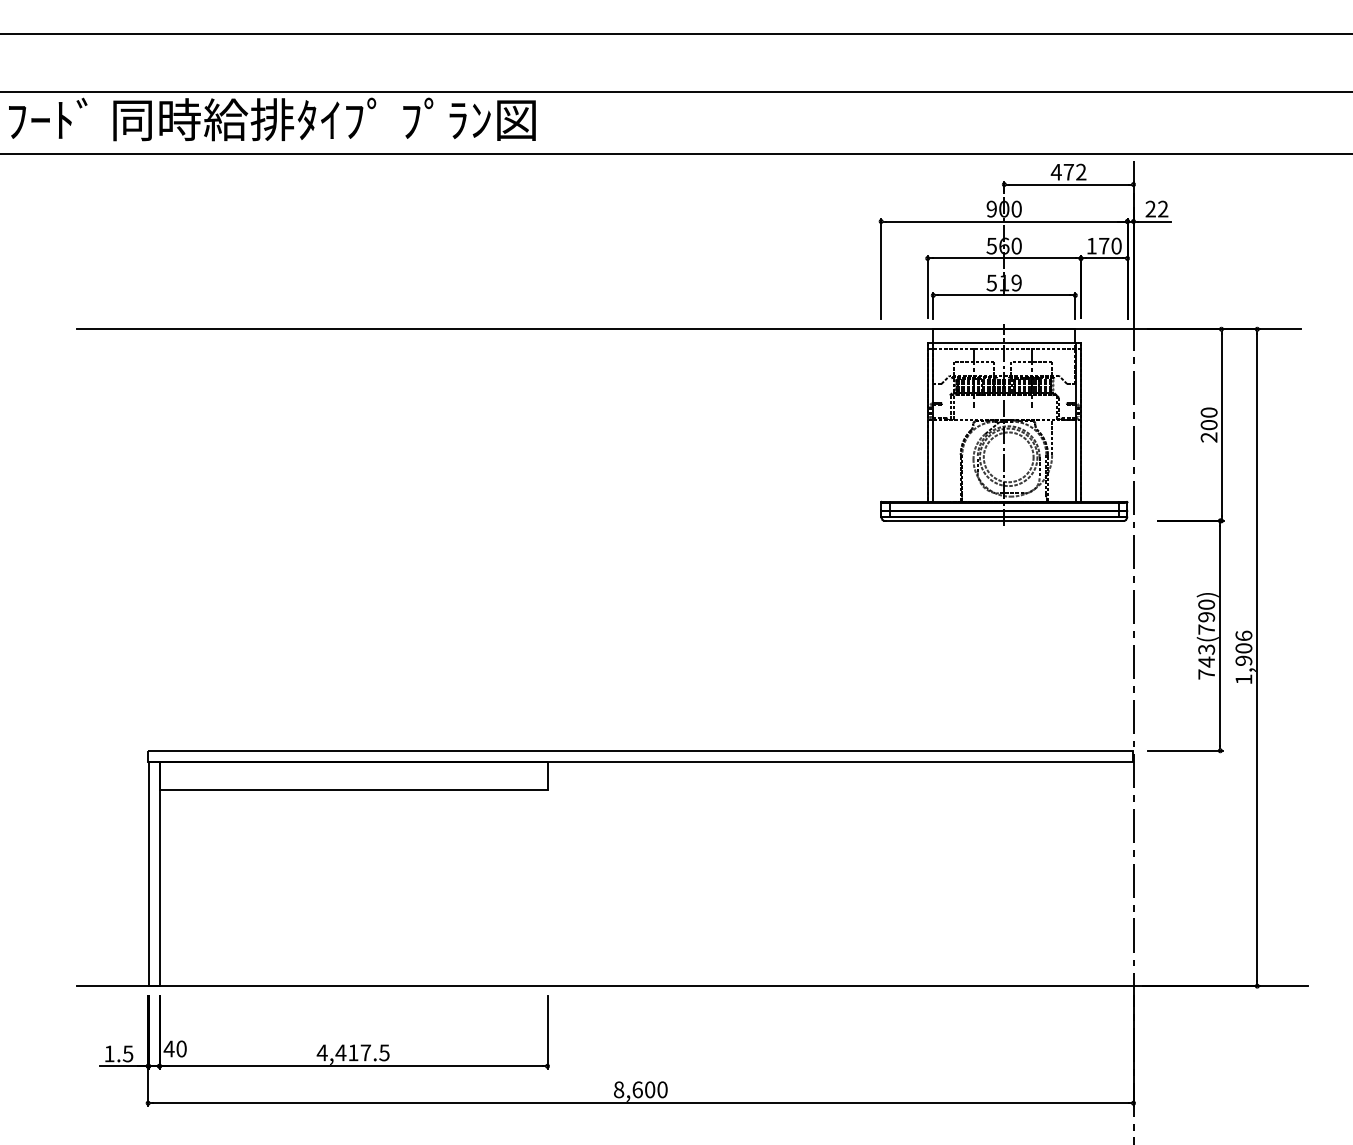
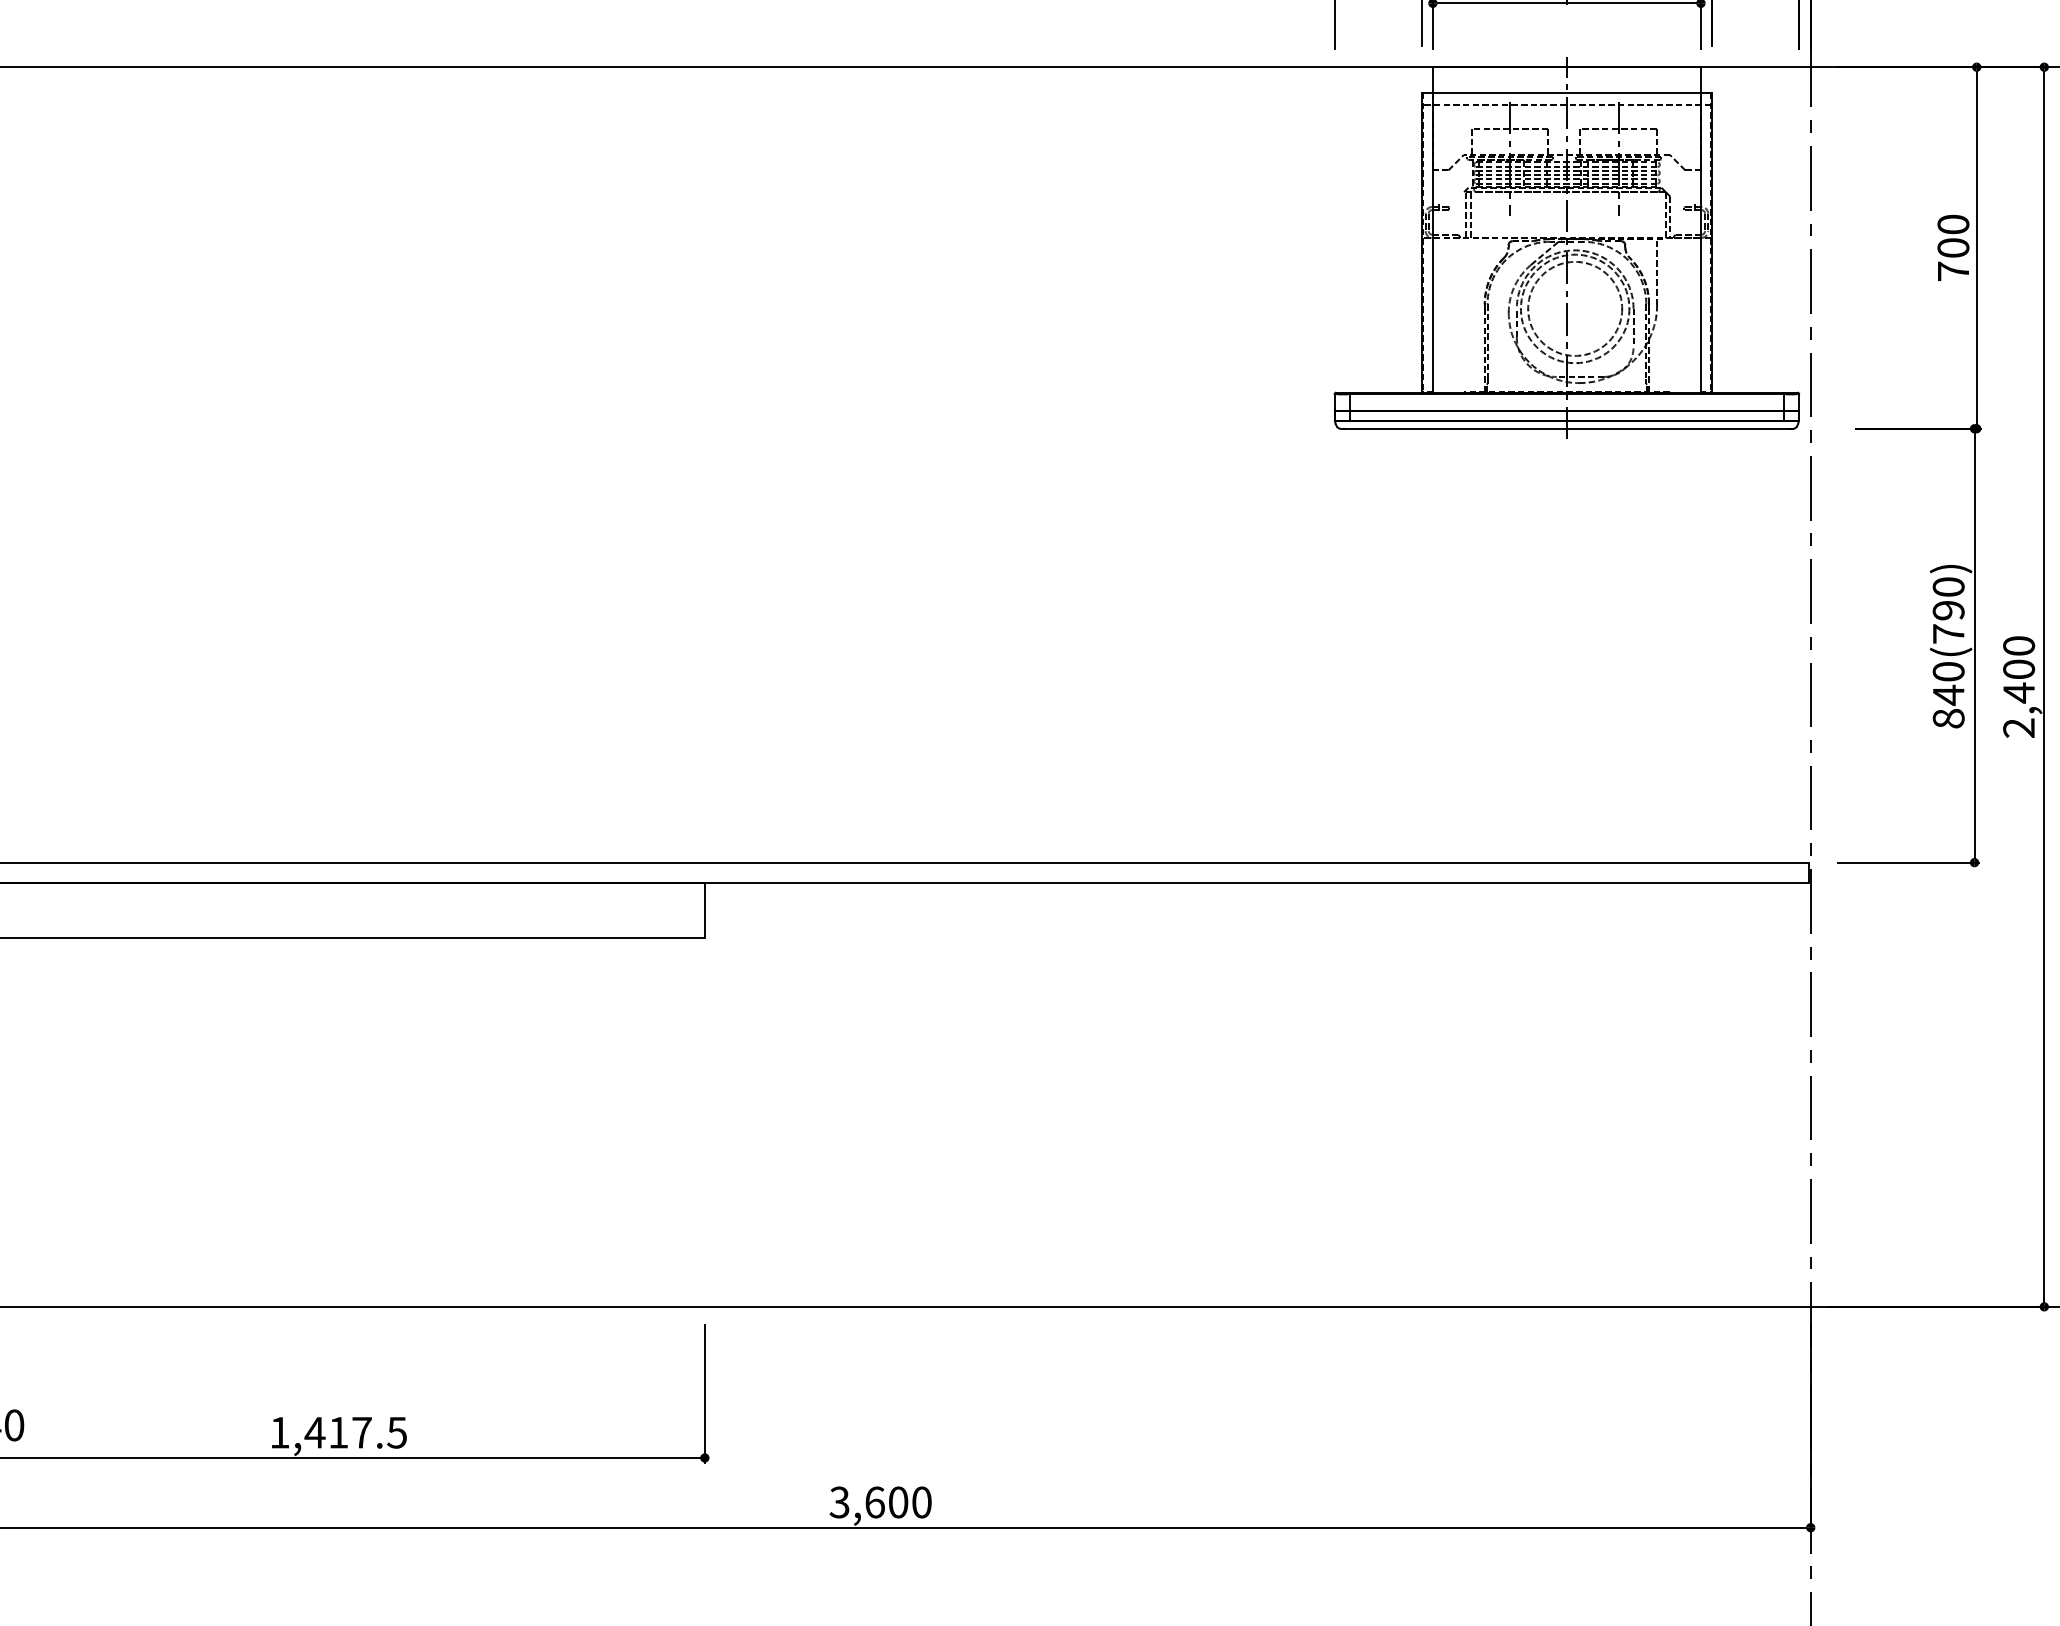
text: (1208, 437) -> (1952, 271), 200 -> 700
text: (1243, 657) -> (2018, 686), 1,906 -> 2,400
text: (1206, 661) -> (1948, 694), 743(790) -> 840(790)
text: (321, 1052) -> (278, 1432), 4,417.5 -> 1,417.5
text: (618, 1089) -> (838, 1501), 8,600 -> 3,600

